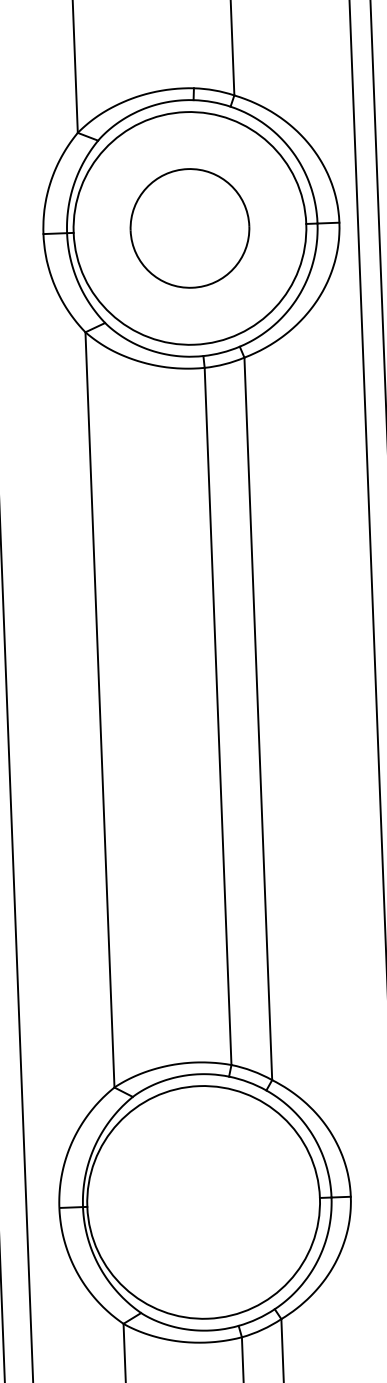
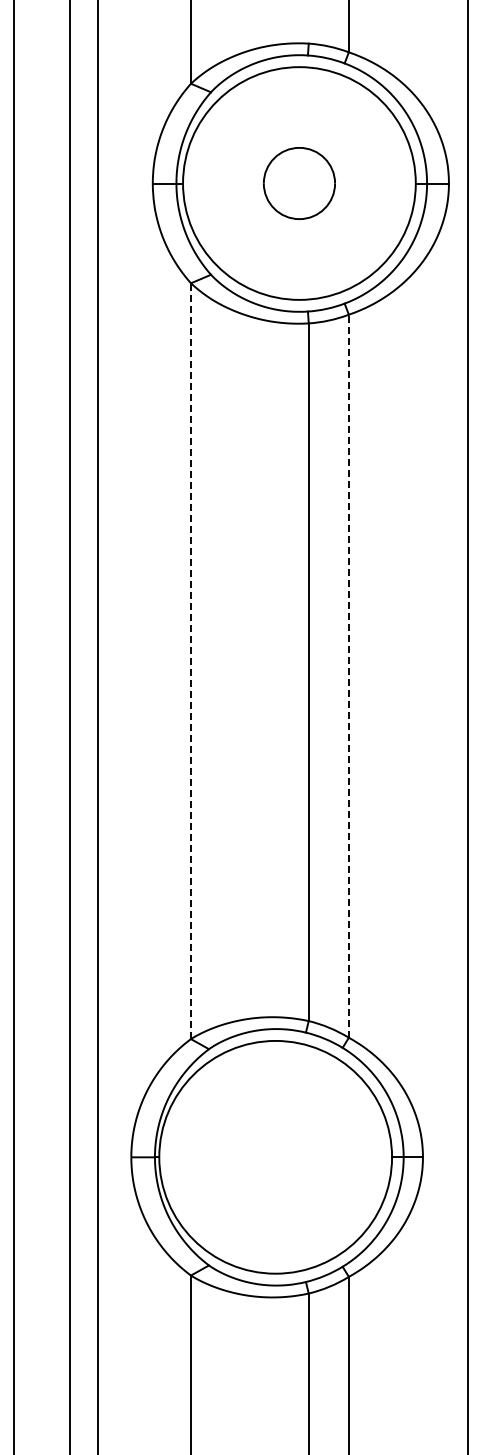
part: (190, 228) -> (299, 183), size x0.6
line: (100, 710) -> (191, 661), solid -> dashed
line: (257, 719) -> (348, 676), solid -> dashed

